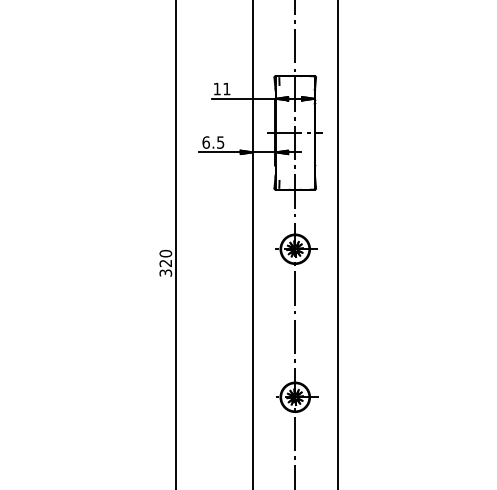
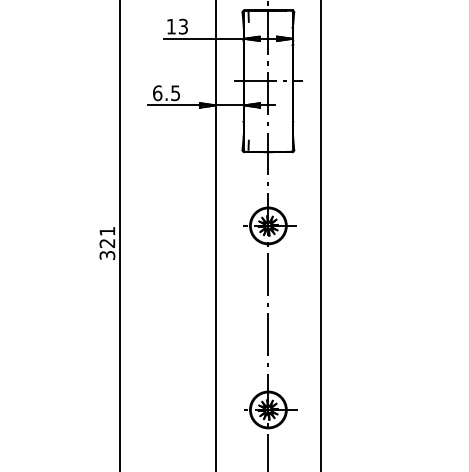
text: (226, 88) -> (182, 26), 11 -> 13
text: (165, 253) -> (107, 231), 320 -> 321

